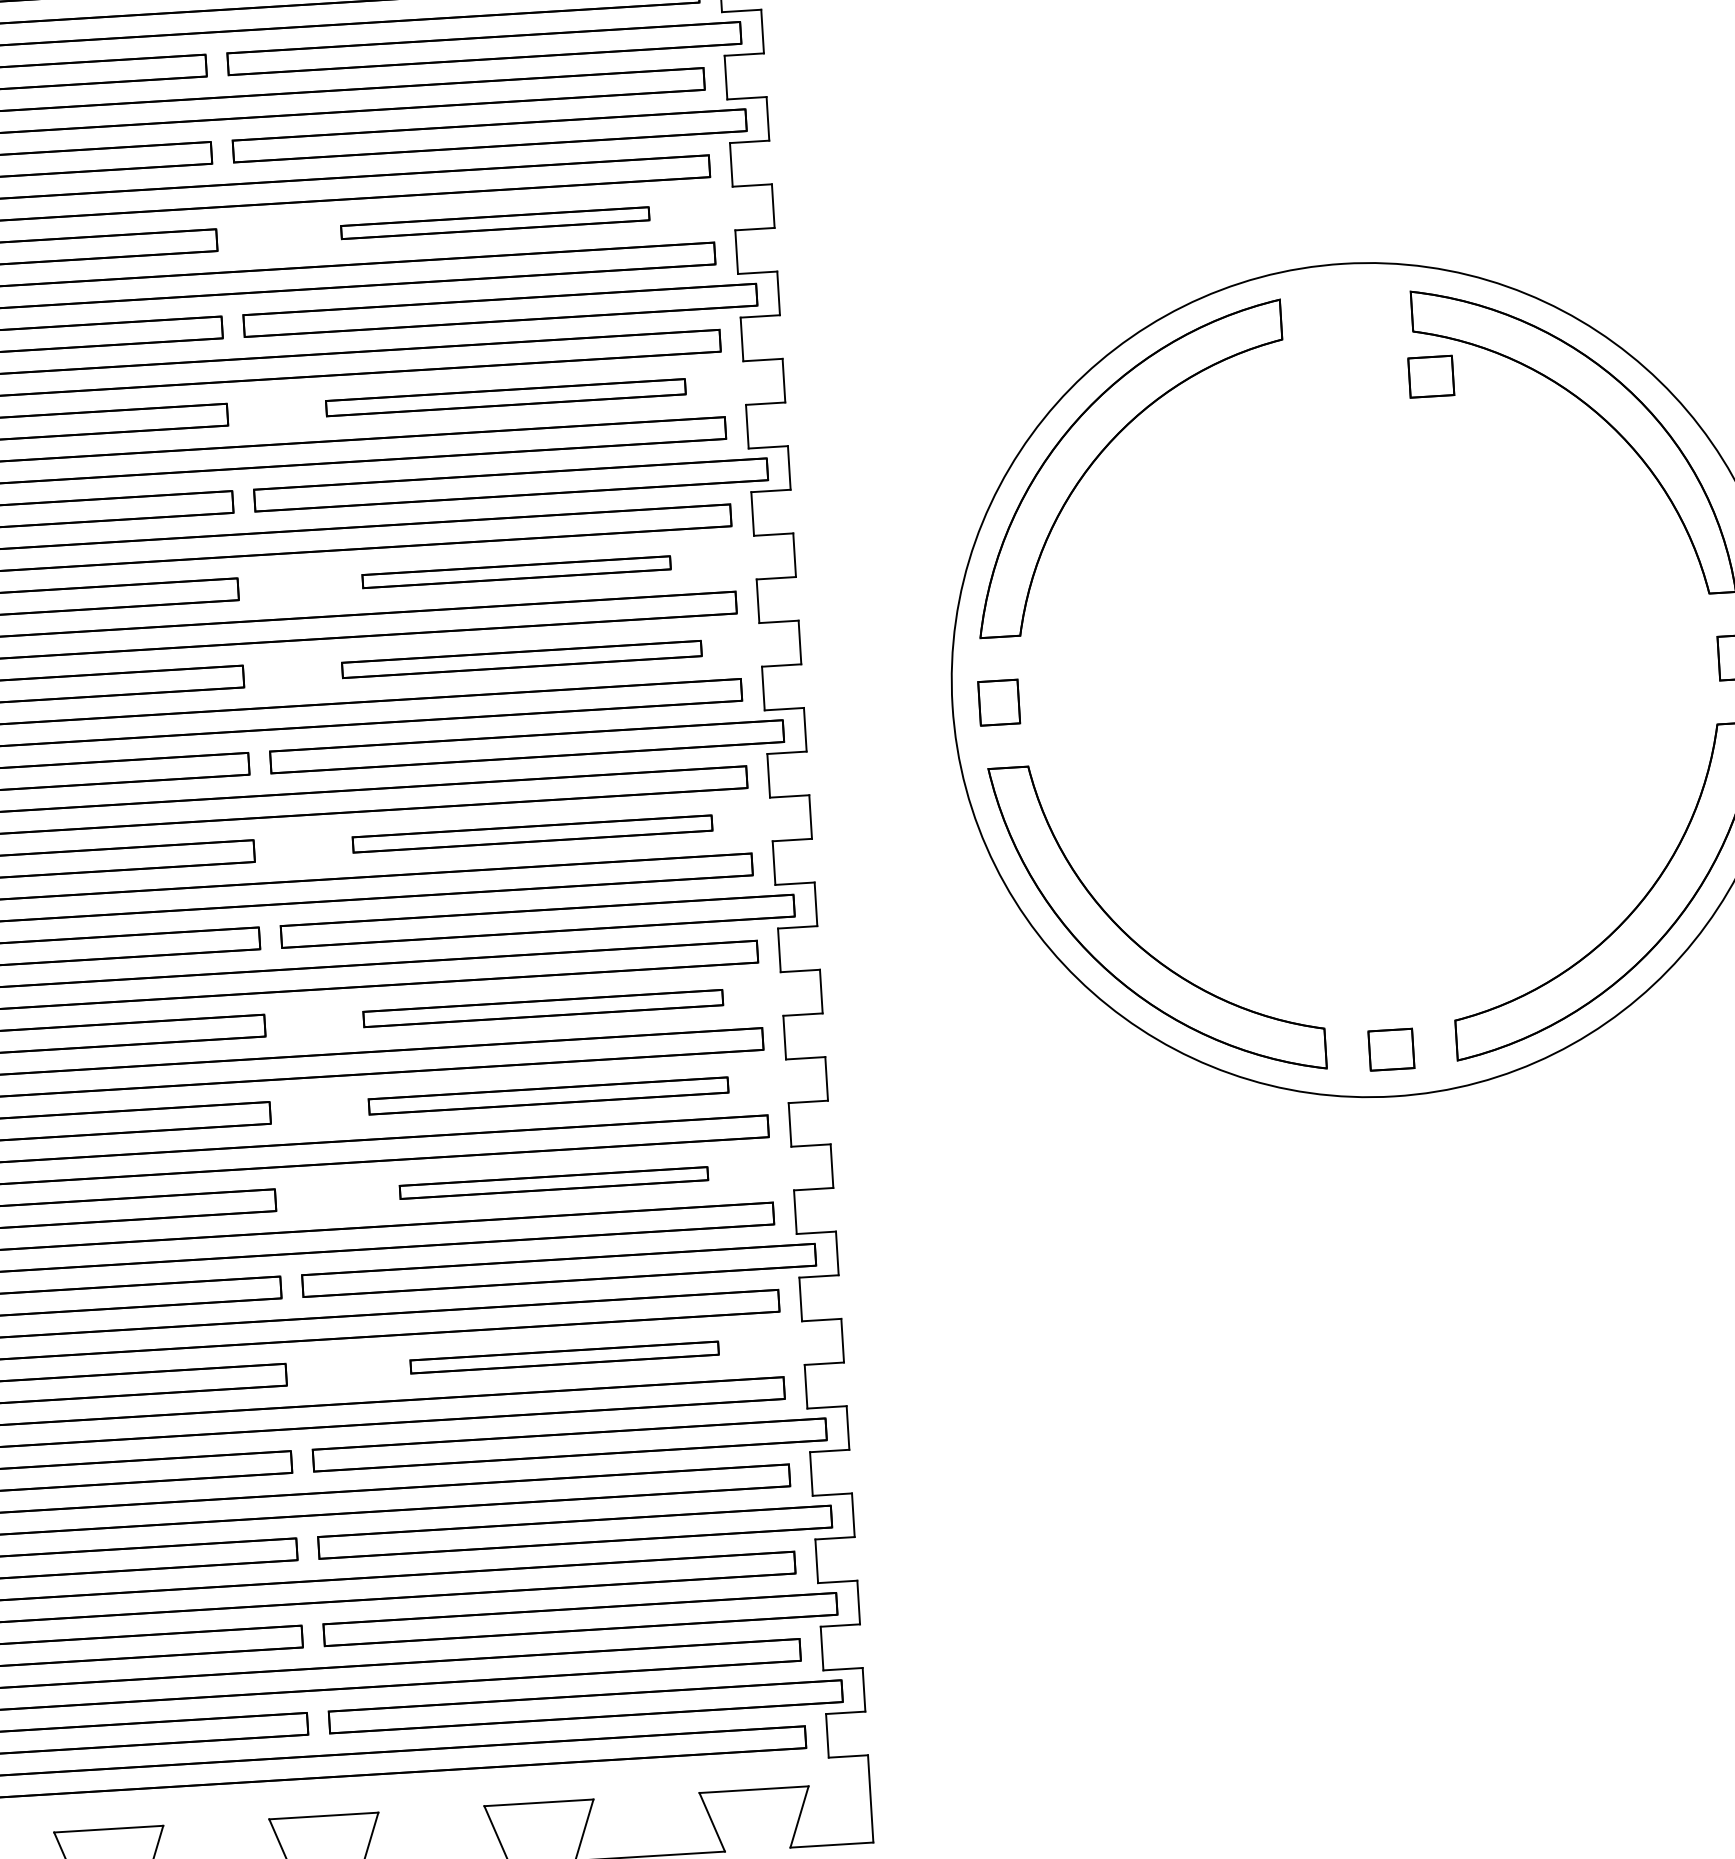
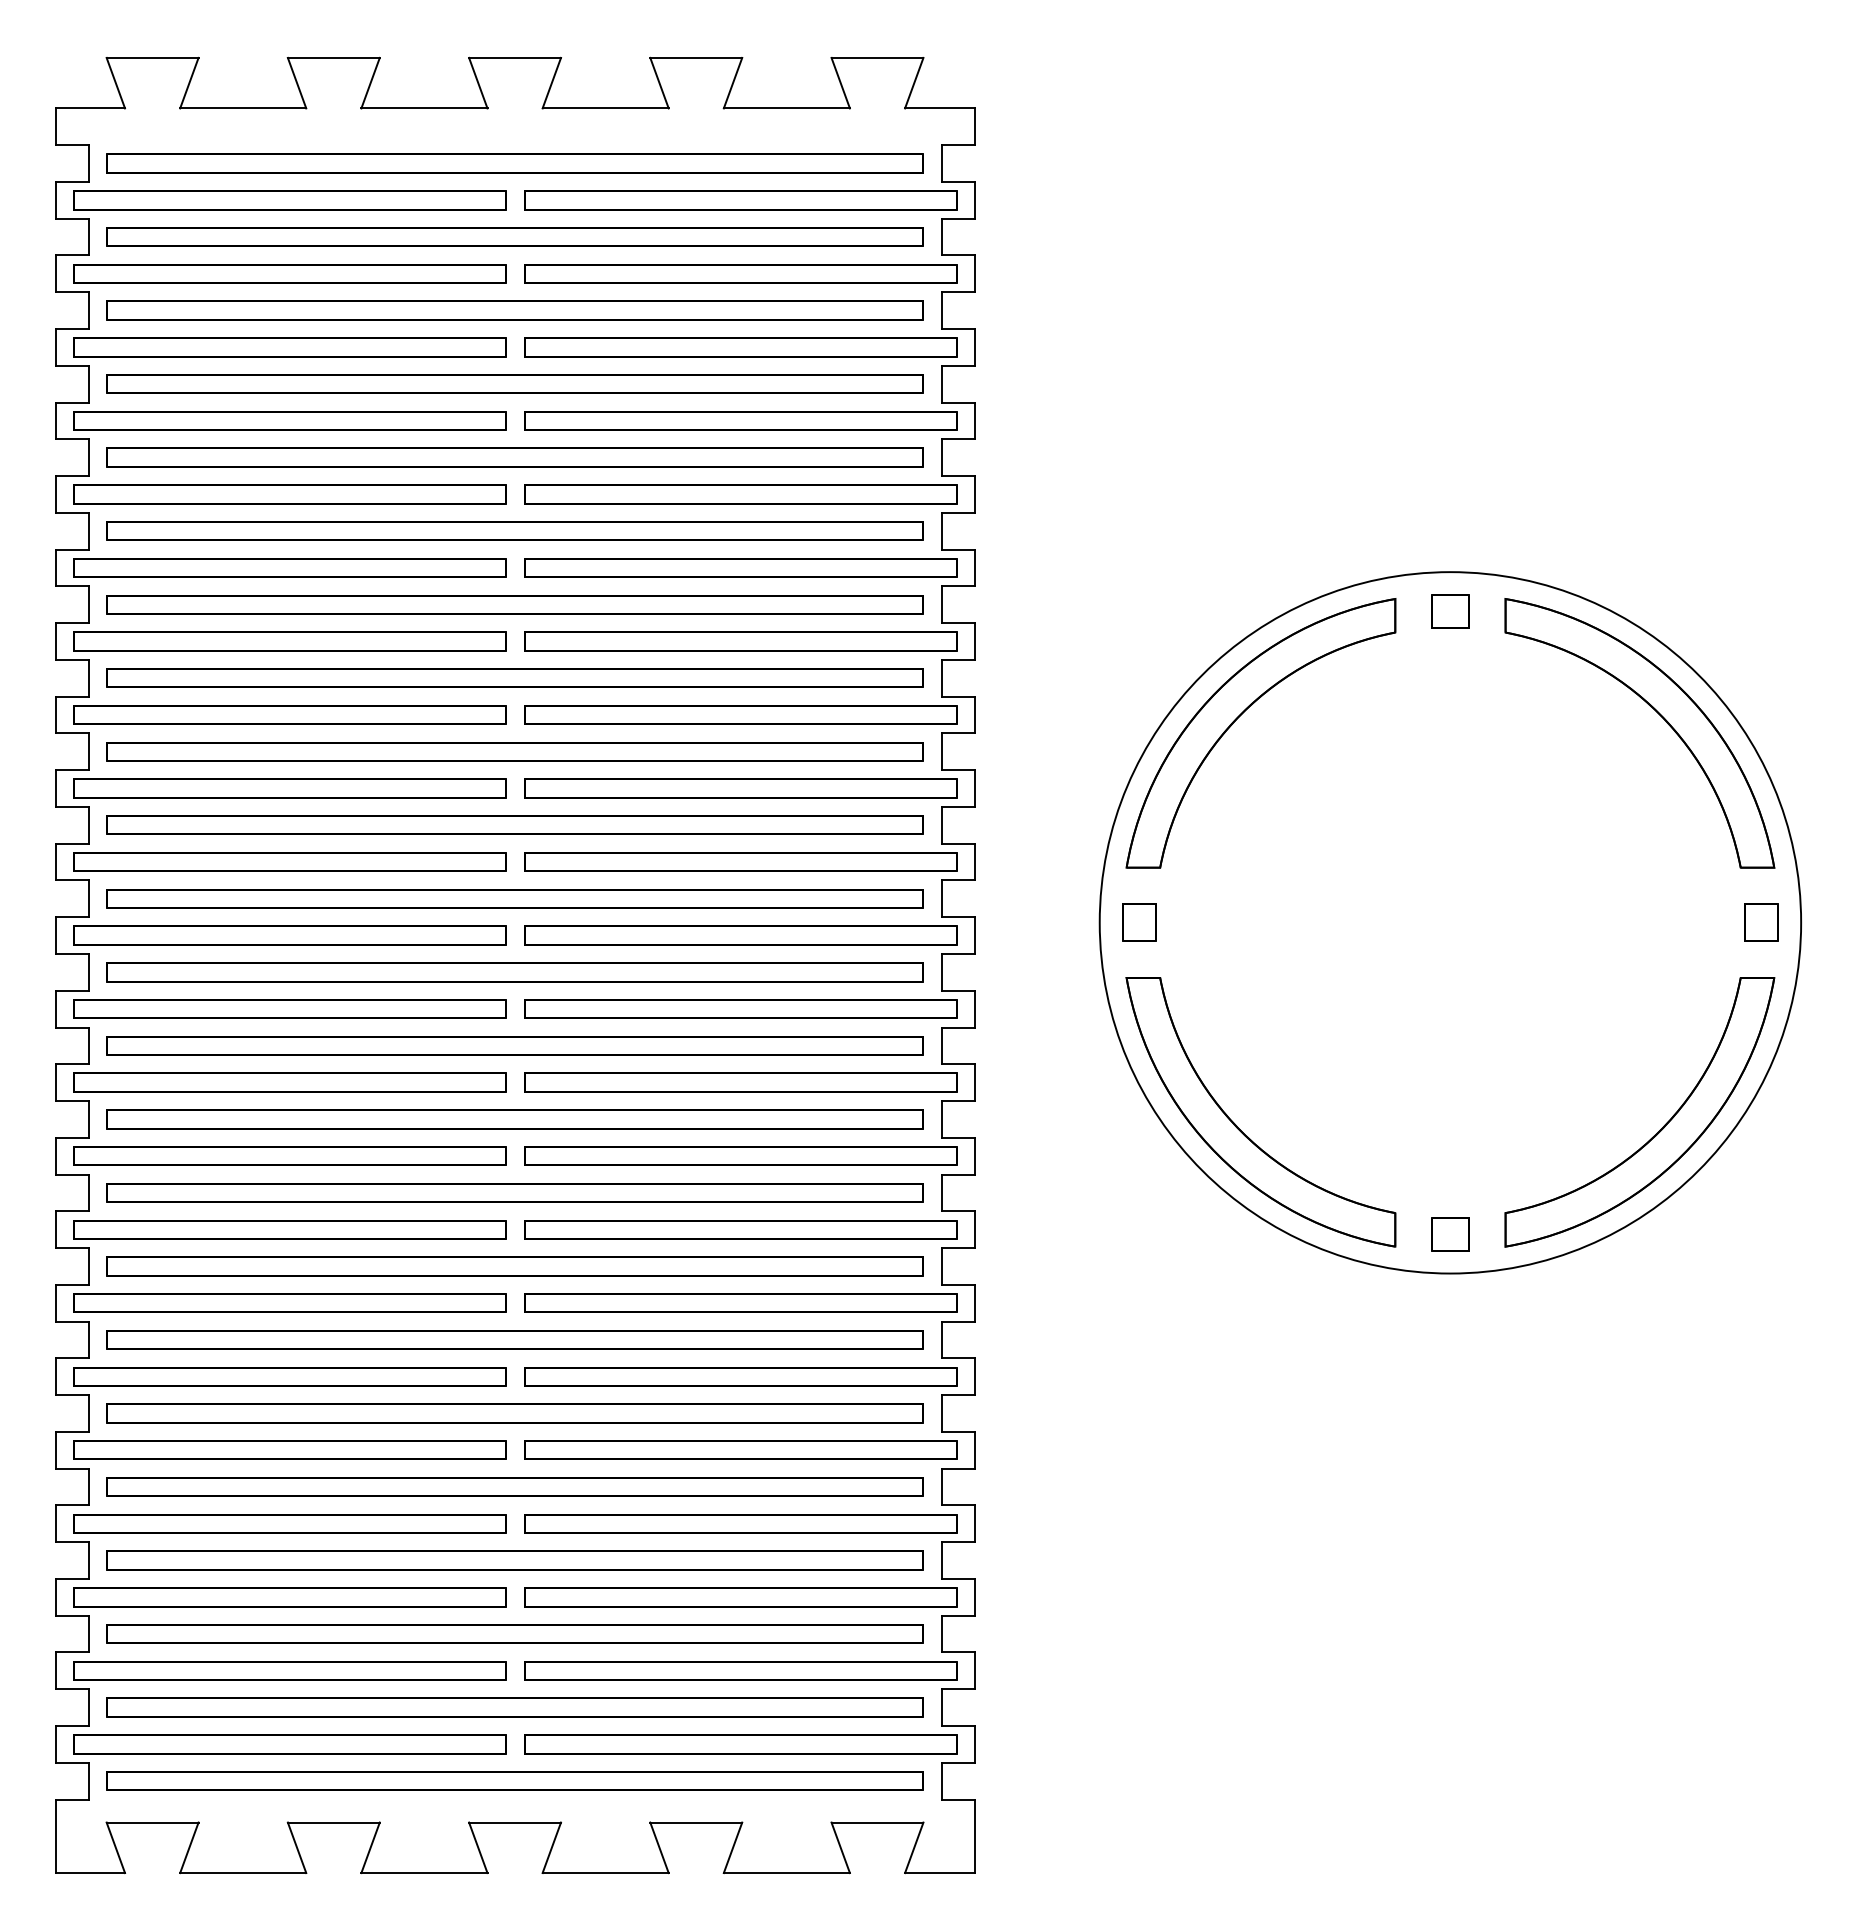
part: (495, 223) -> (740, 494), size x1.67
part: (1431, 376) -> (1450, 611), moved
part: (505, 397) -> (740, 641), size x1.43
part: (516, 572) -> (740, 788), size x1.67
part: (521, 658) -> (740, 861), size x1.43
part: (532, 833) -> (740, 1008), size x1.43
part: (543, 1007) -> (740, 1155), size x1.43
part: (548, 1095) -> (740, 1229), size x1.43
part: (553, 1182) -> (740, 1302), size x1.67
part: (564, 1356) -> (740, 1449), size x1.67

